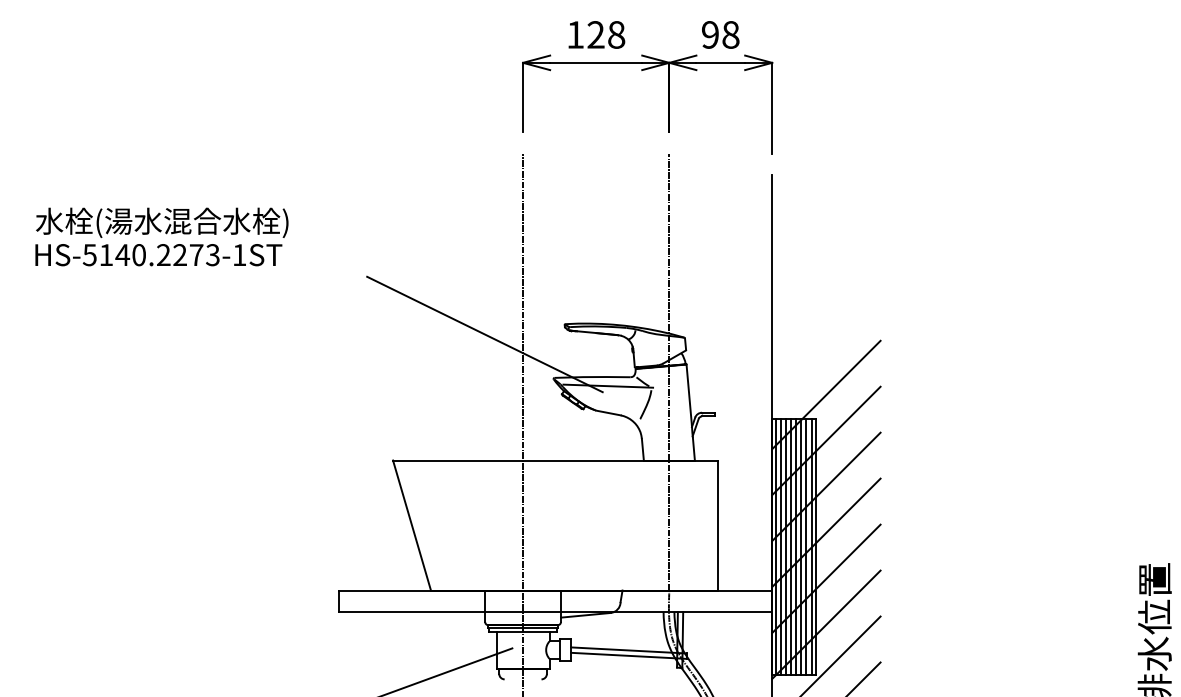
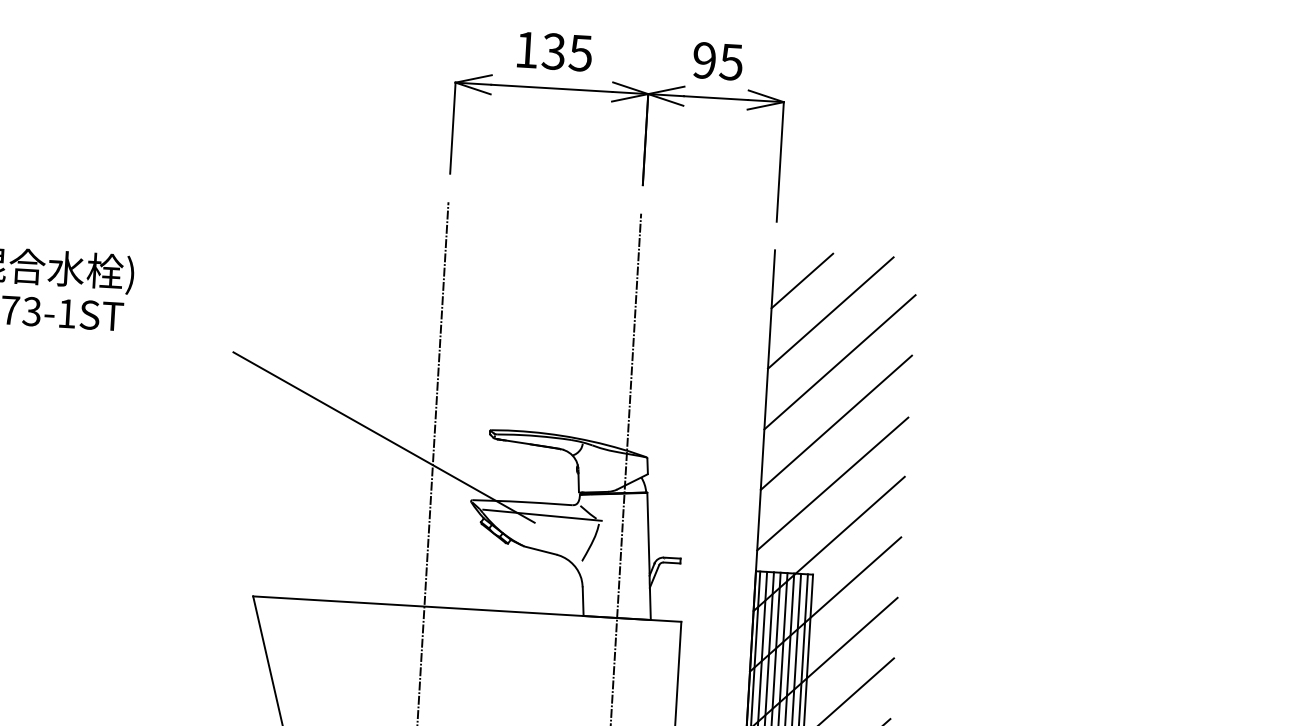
text: (606, 34) -> (567, 51), 128 -> 135
text: (730, 34) -> (731, 61), 98 -> 95
line: (794, 197) -> (802, 281), added
line: (817, 220) -> (831, 313), added
line: (826, 256) -> (840, 361), added
line: (826, 302) -> (836, 422), added
line: (826, 349) -> (832, 484), added

